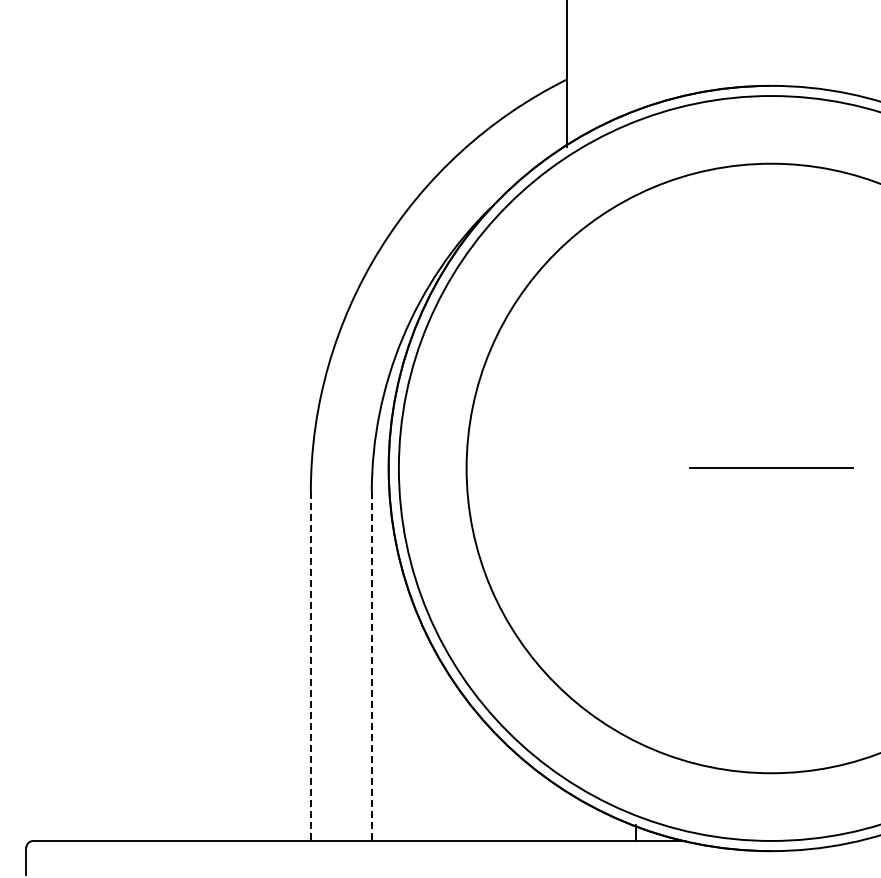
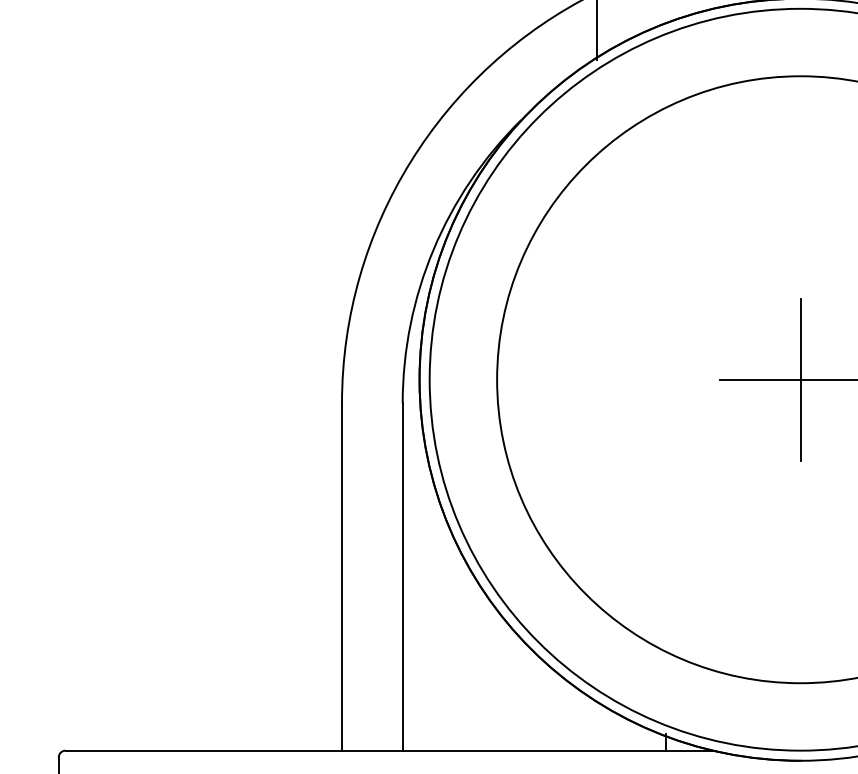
line: (771, 468) -> (800, 379), added
line: (310, 667) -> (341, 577), dashed -> solid
line: (371, 667) -> (402, 577), dashed -> solid

